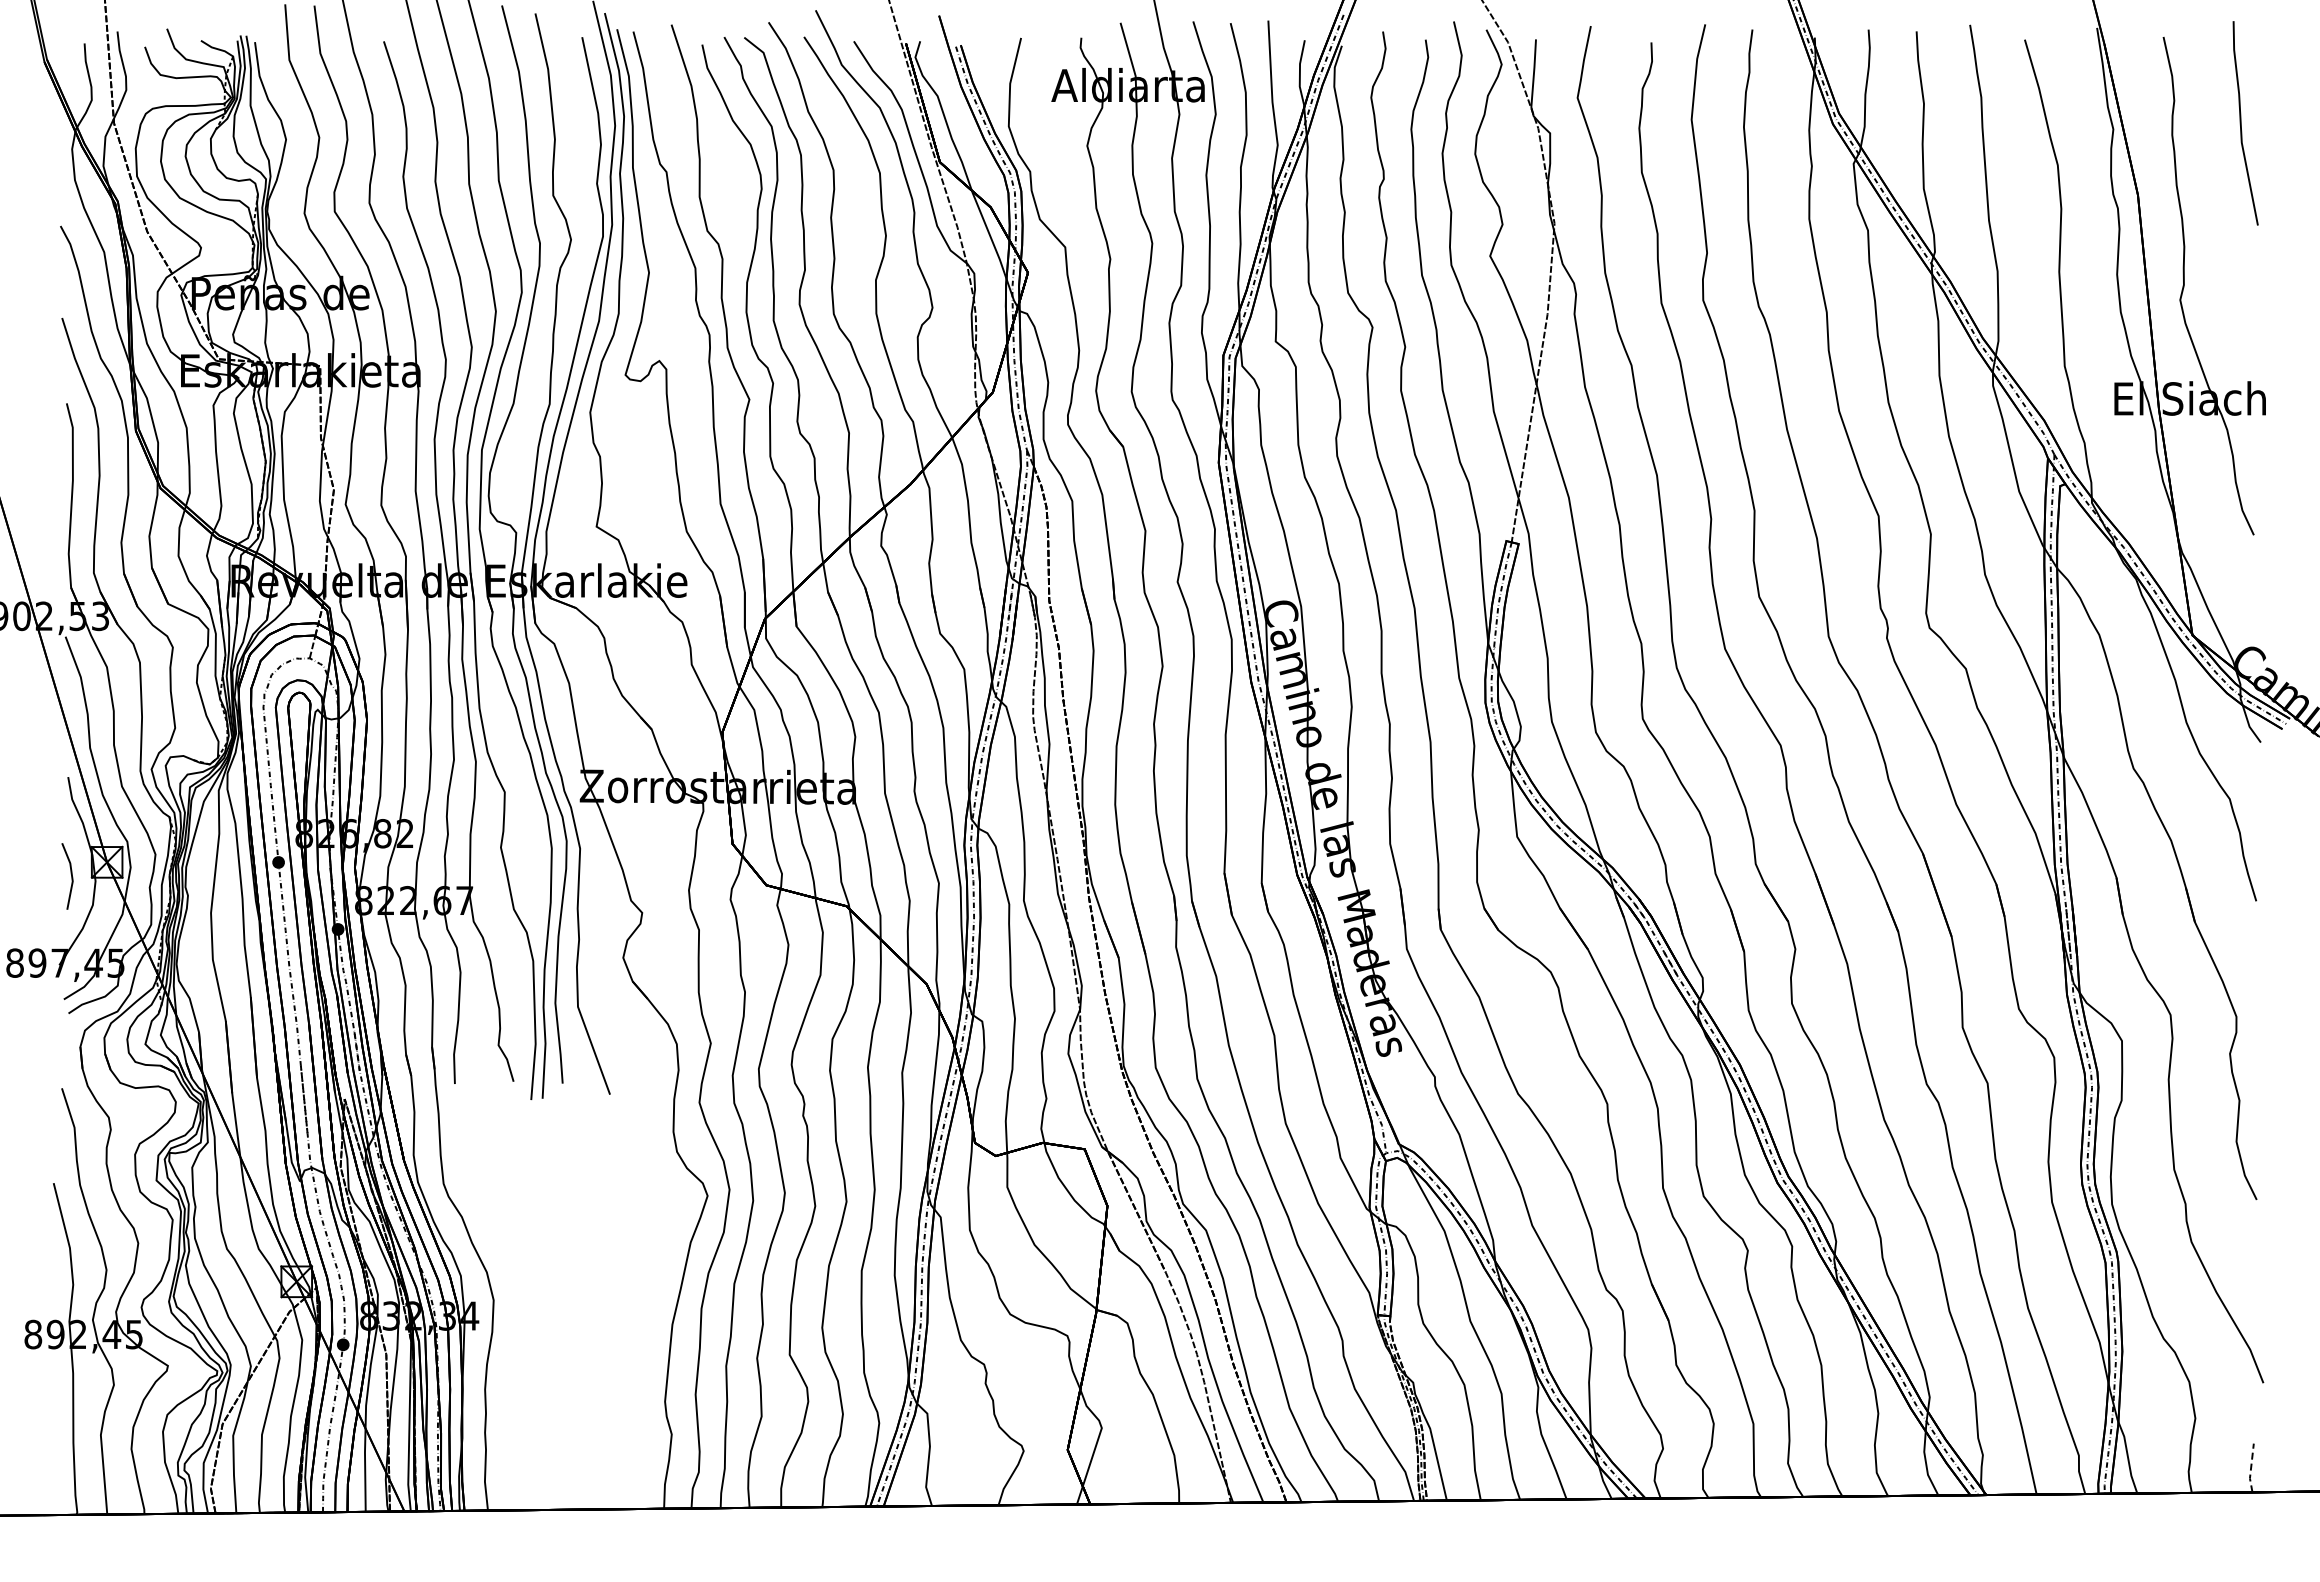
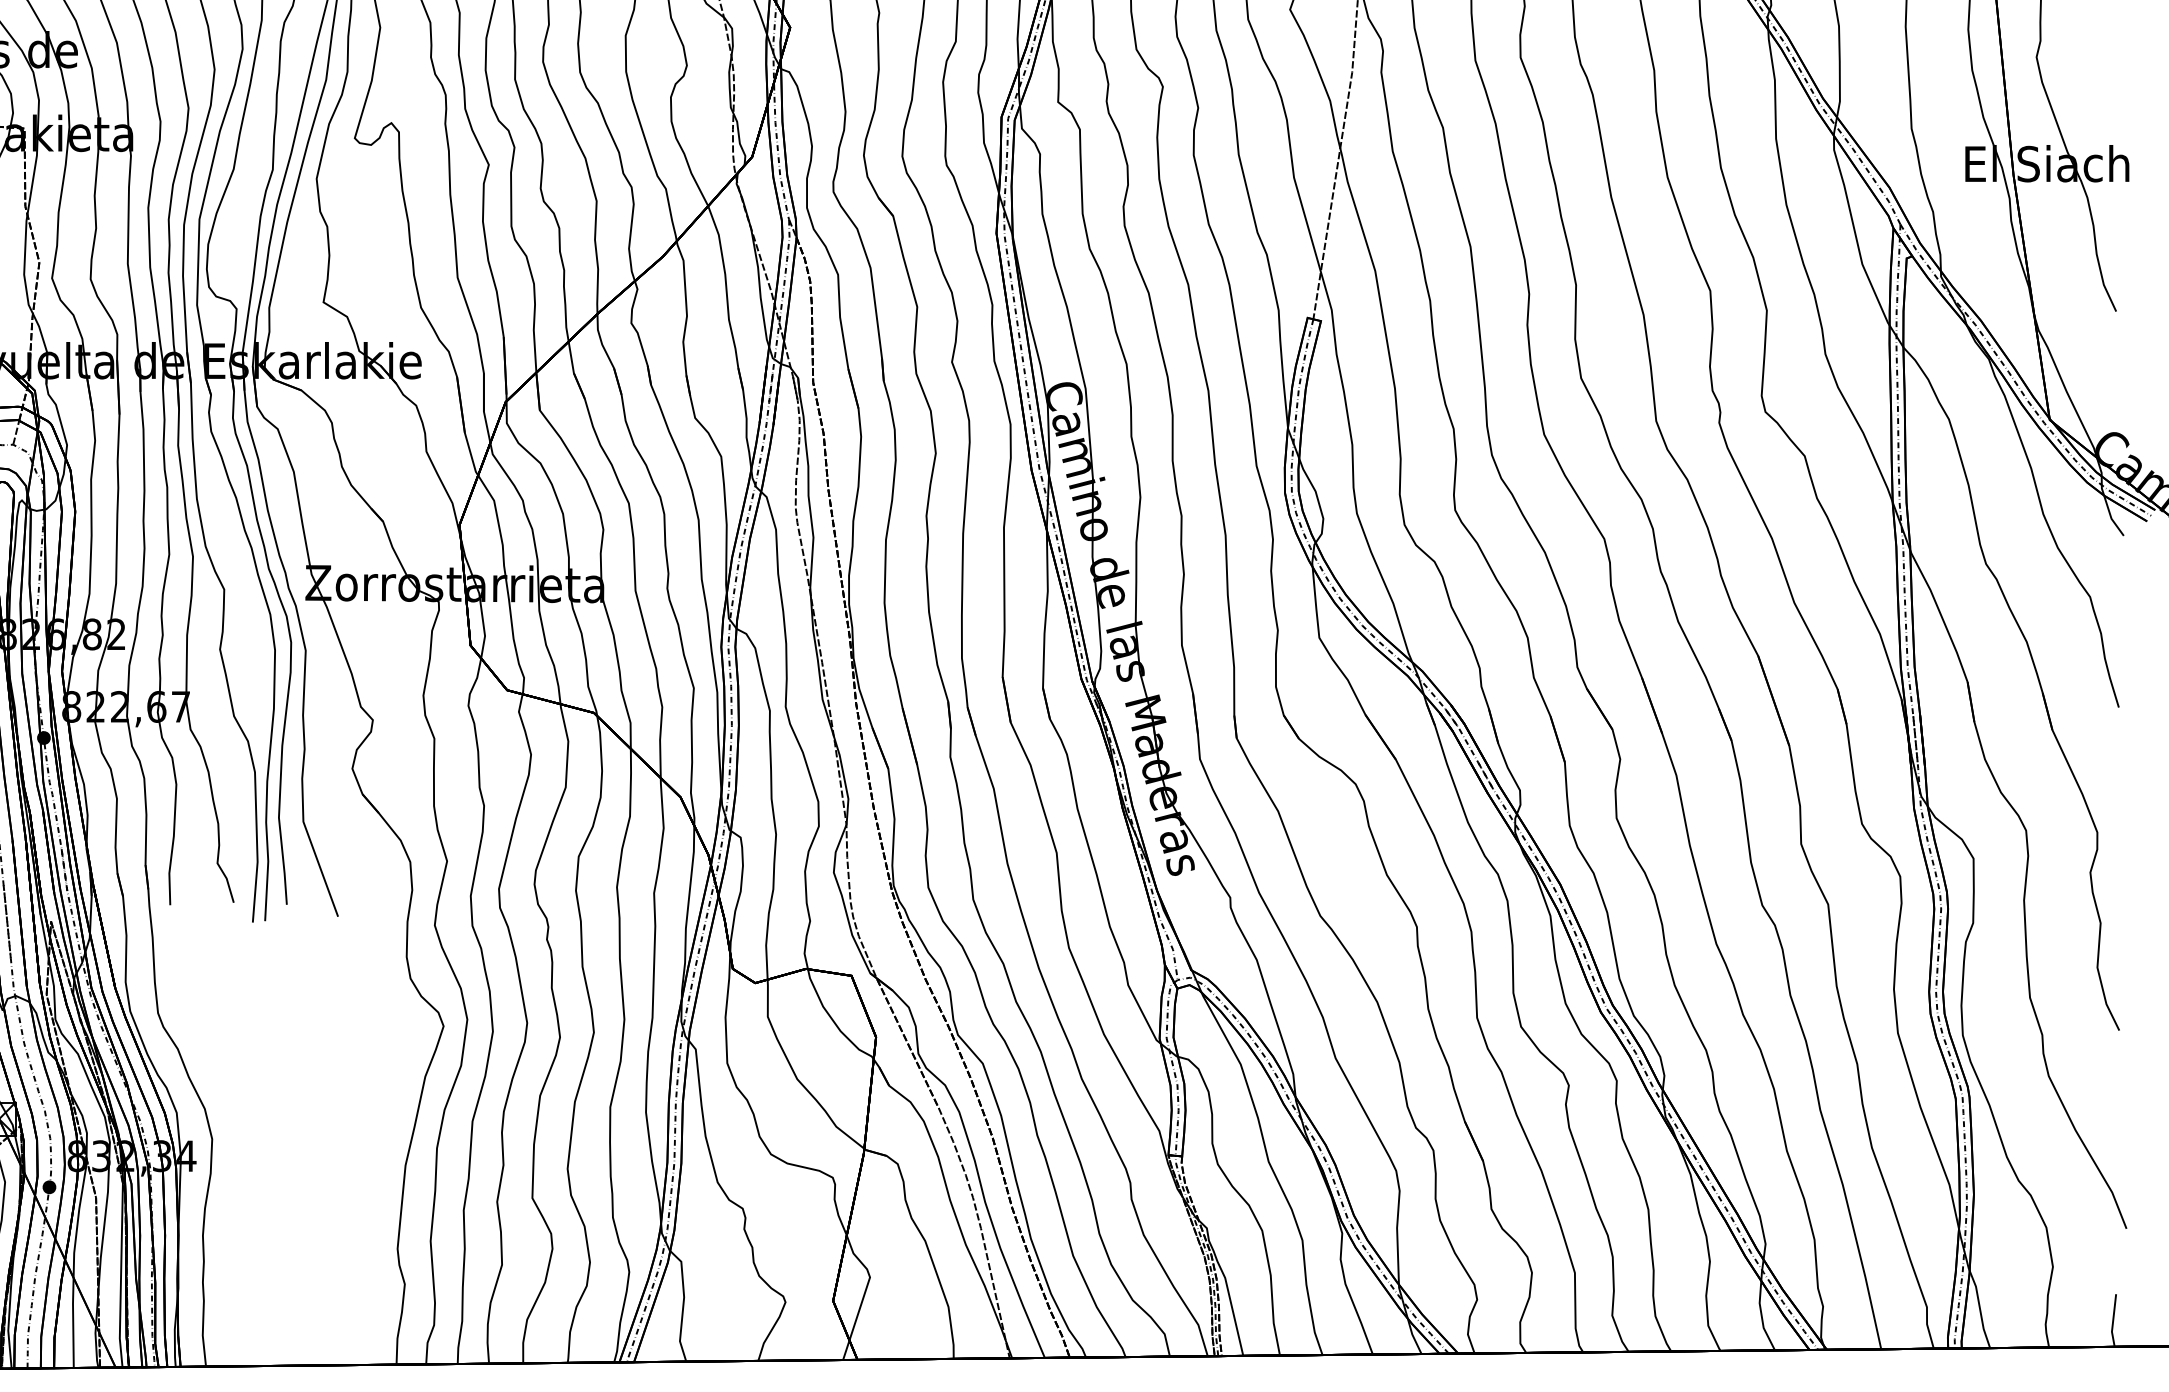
line: (2251, 1468) -> (2113, 1321), dashed -> solid

